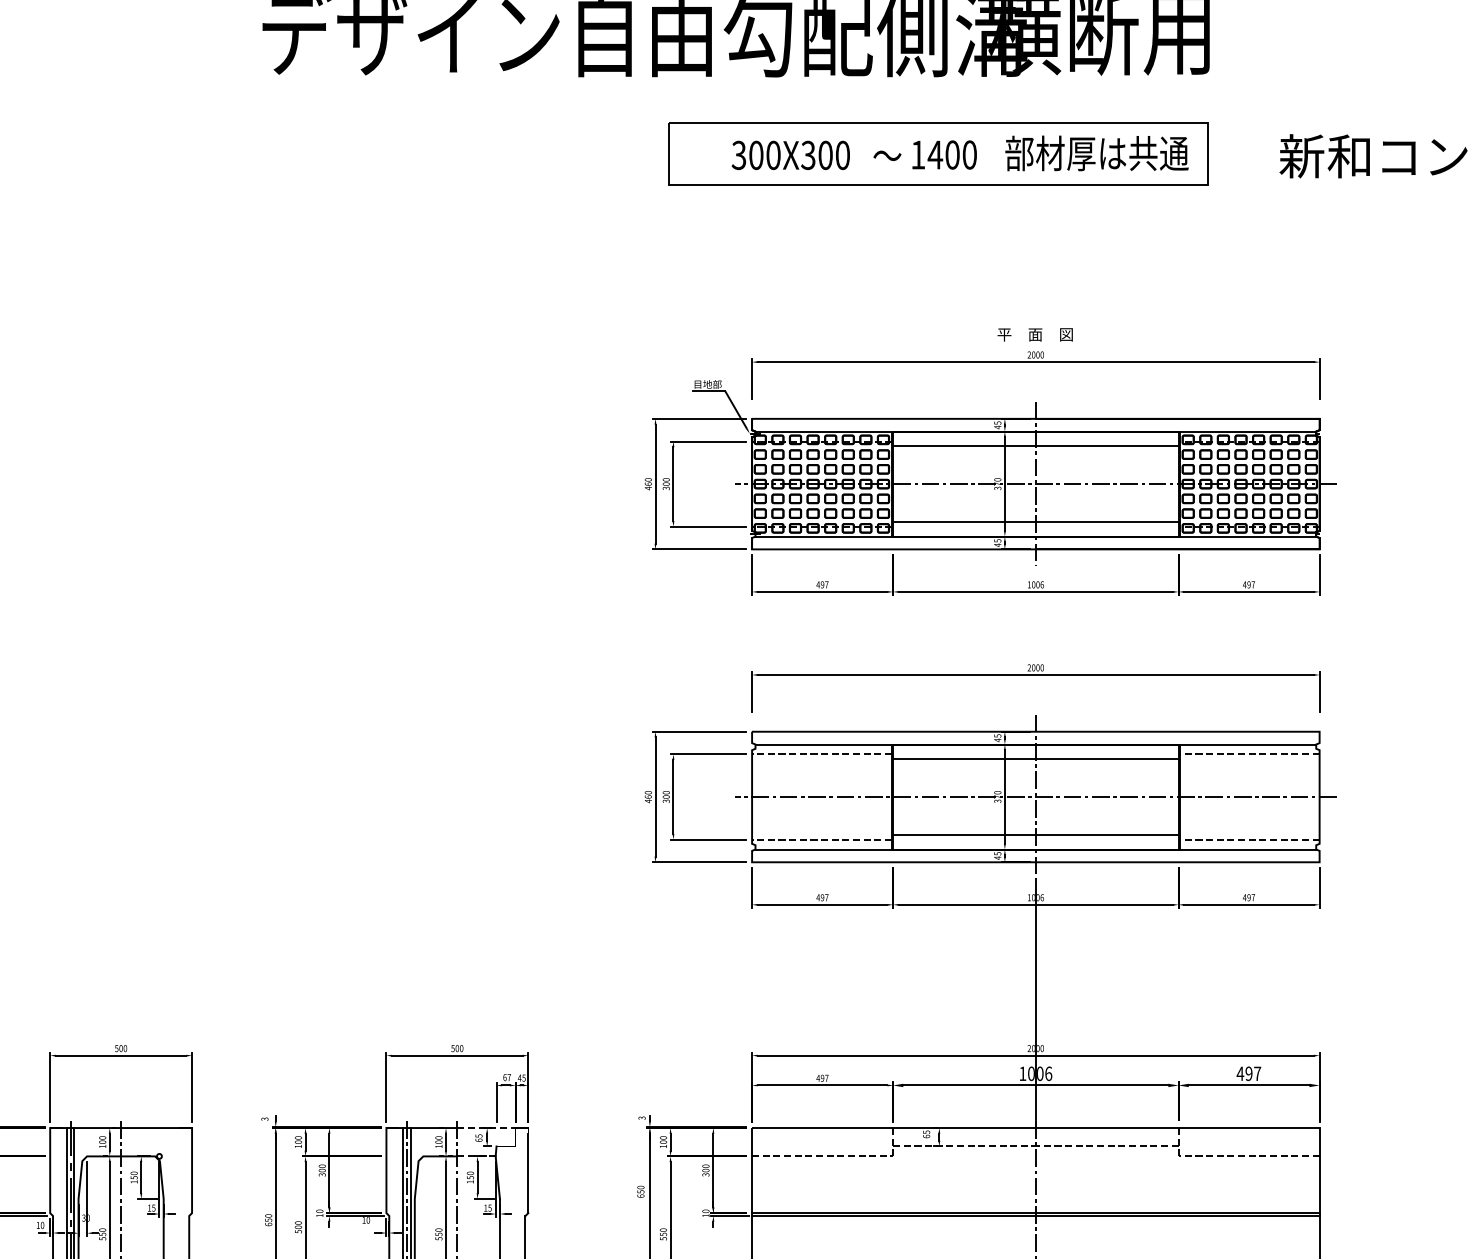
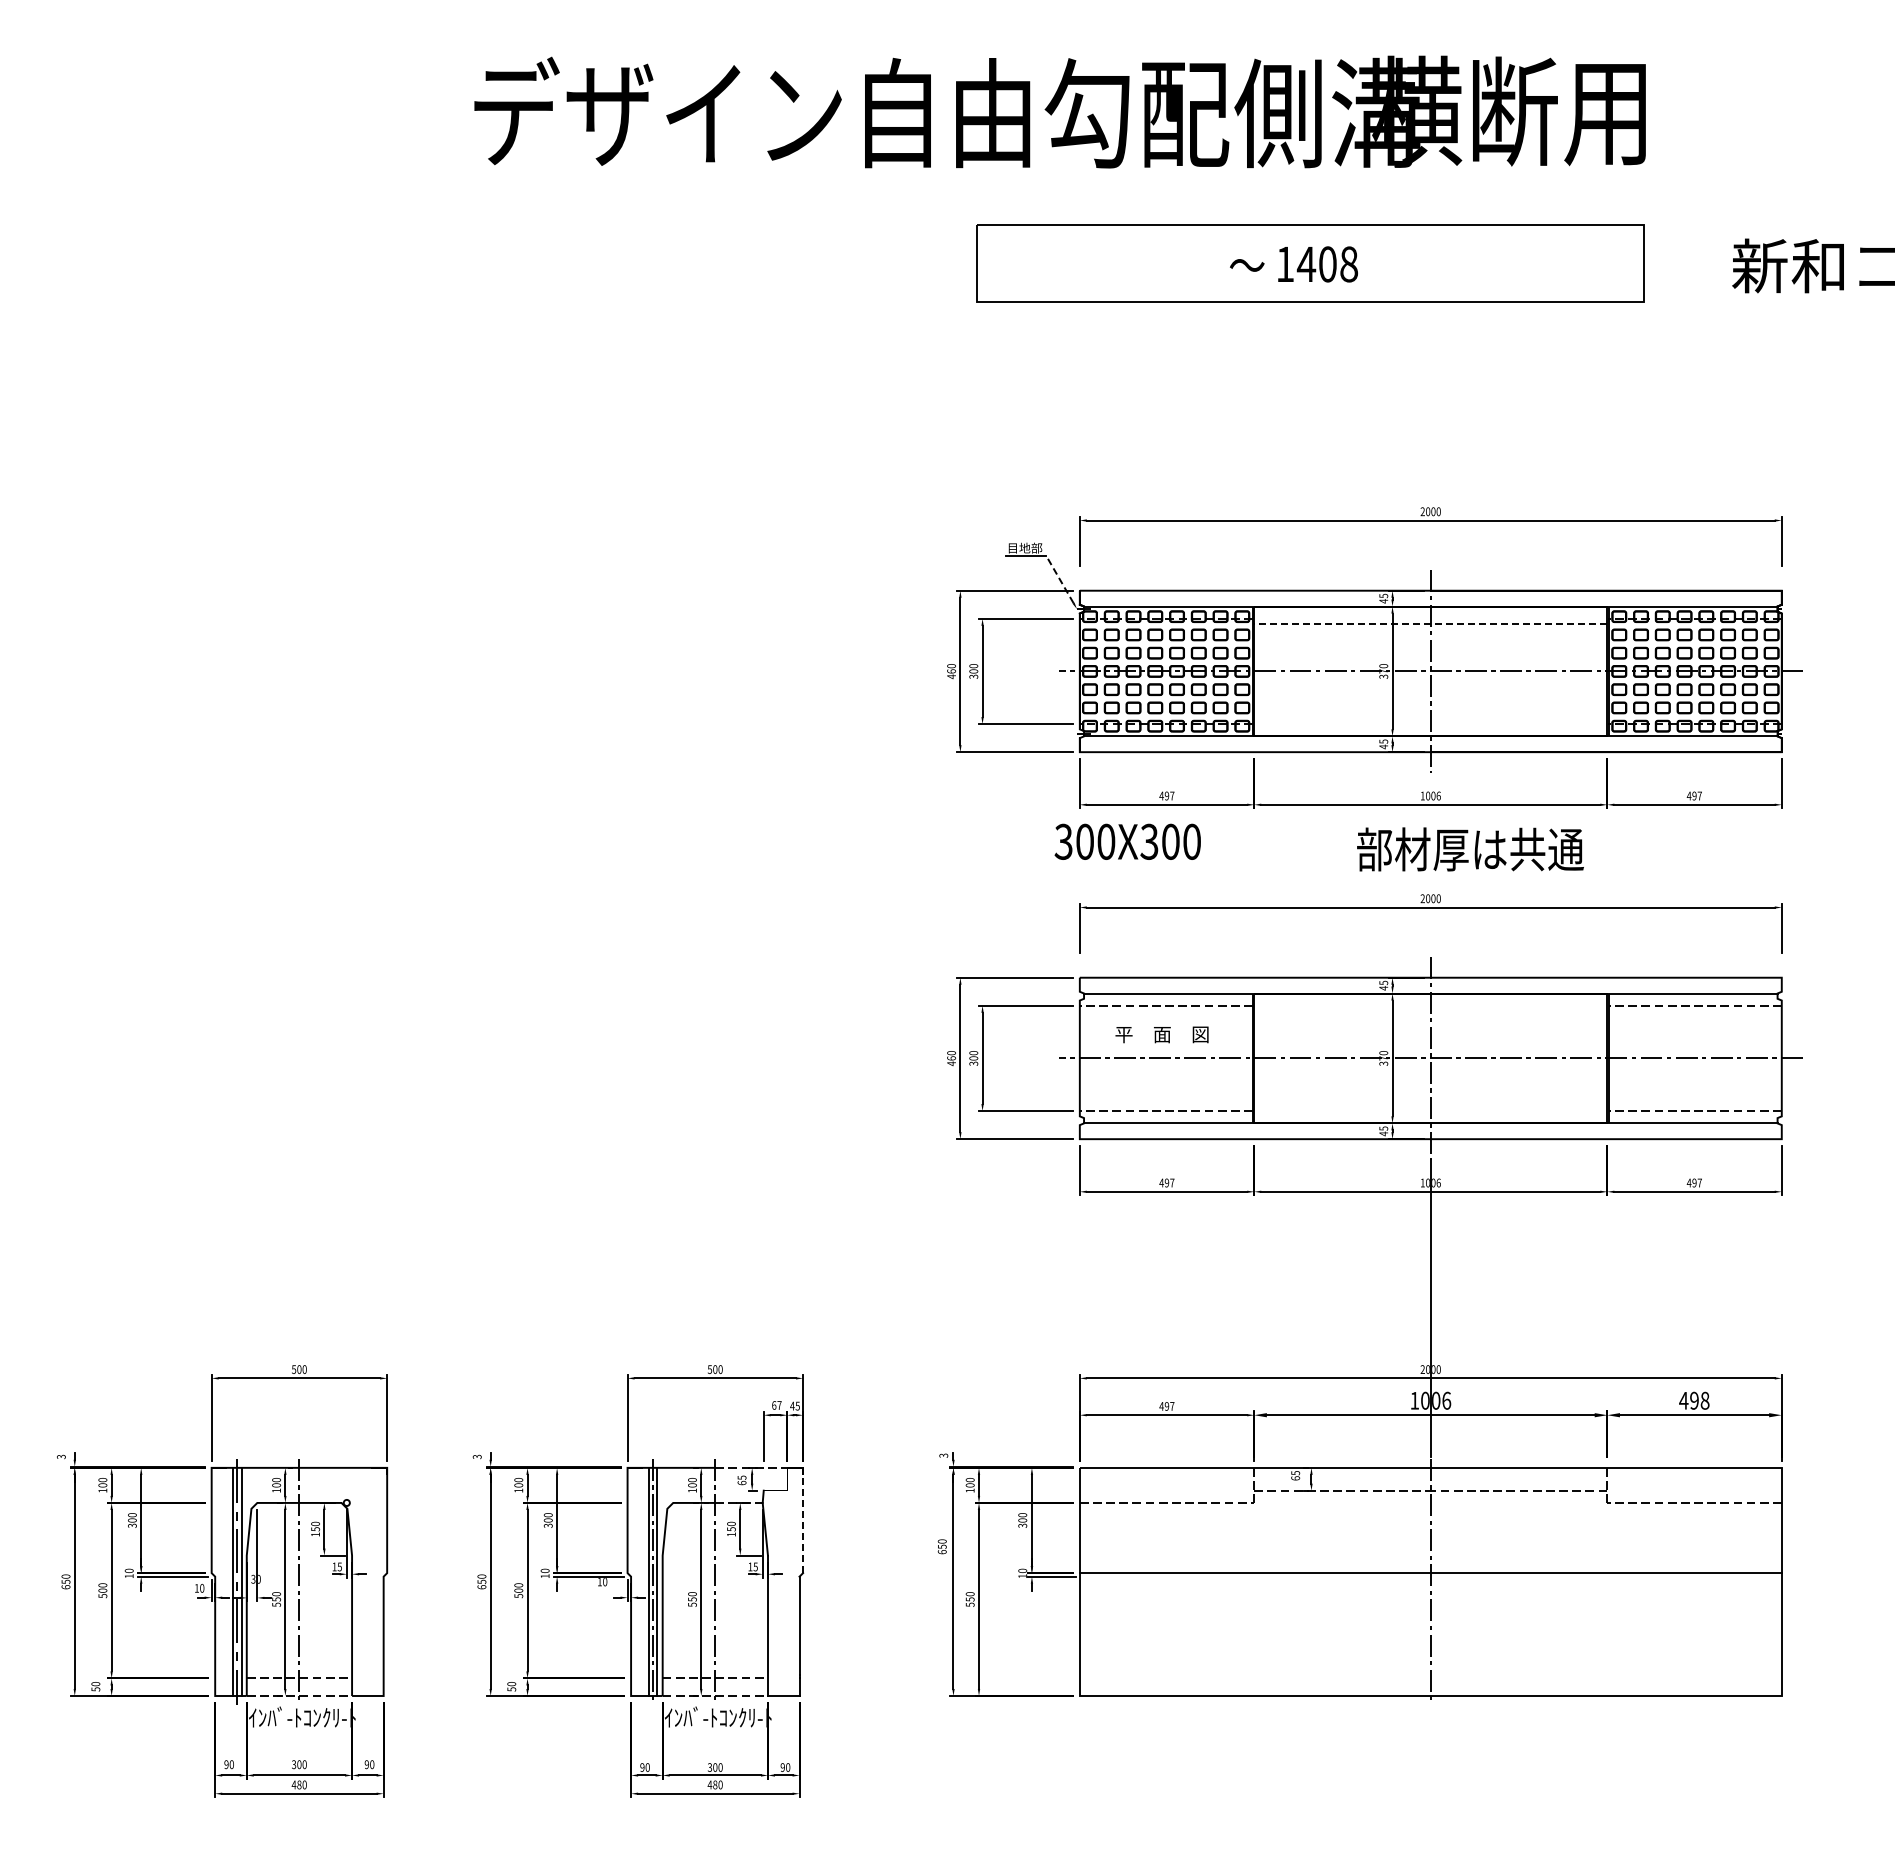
text: (1097, 153) -> (1470, 849), moved
text: (790, 155) -> (1127, 841), moved
text: (970, 155) -> (1349, 264), 1400 -> 1408
text: (1034, 334) -> (1161, 1034), moved
line: (735, 409) -> (1059, 579), solid -> dashed
line: (1035, 446) -> (1430, 624), solid -> dashed
line: (1035, 522) -> (1430, 718), removed
line: (1035, 759) -> (1430, 1011), removed
line: (1035, 835) -> (1430, 1105), removed
text: (1257, 1073) -> (1704, 1400), 497 -> 498
line: (528, 1173) -> (803, 1523), solid -> dashed
line: (1035, 1215) -> (1430, 1576), removed

